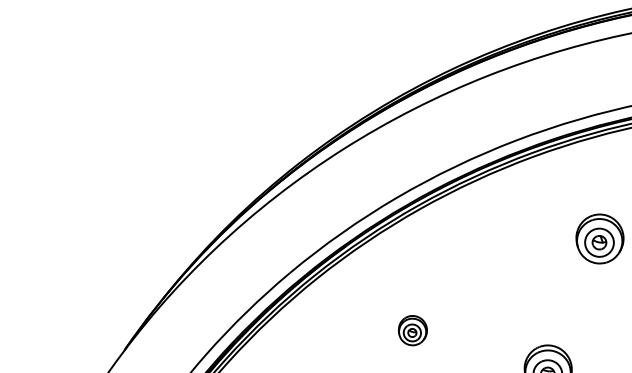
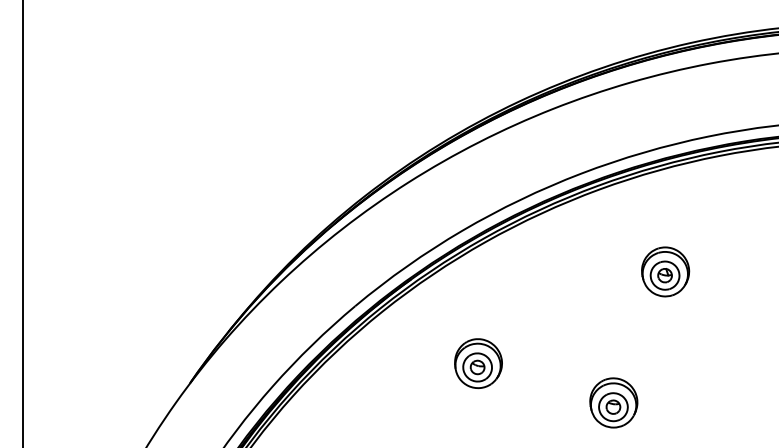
part: (412, 330) -> (478, 363), size x1.67

